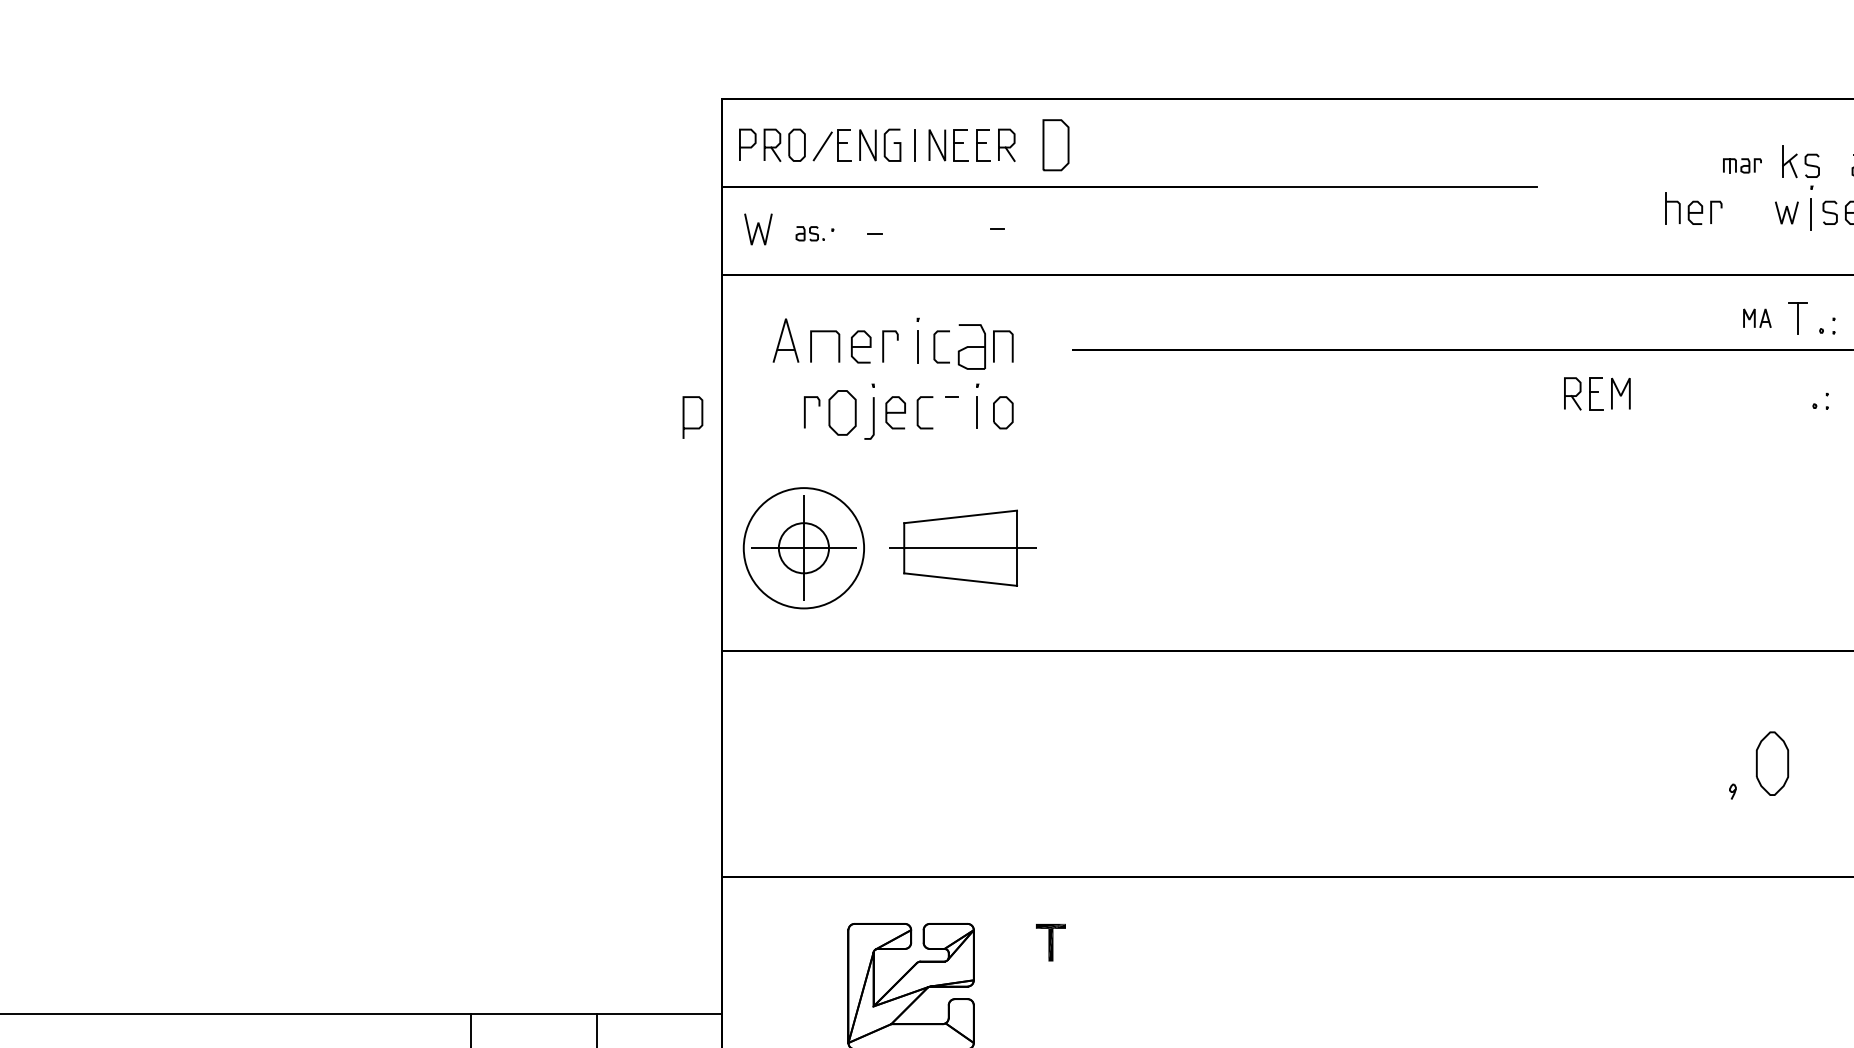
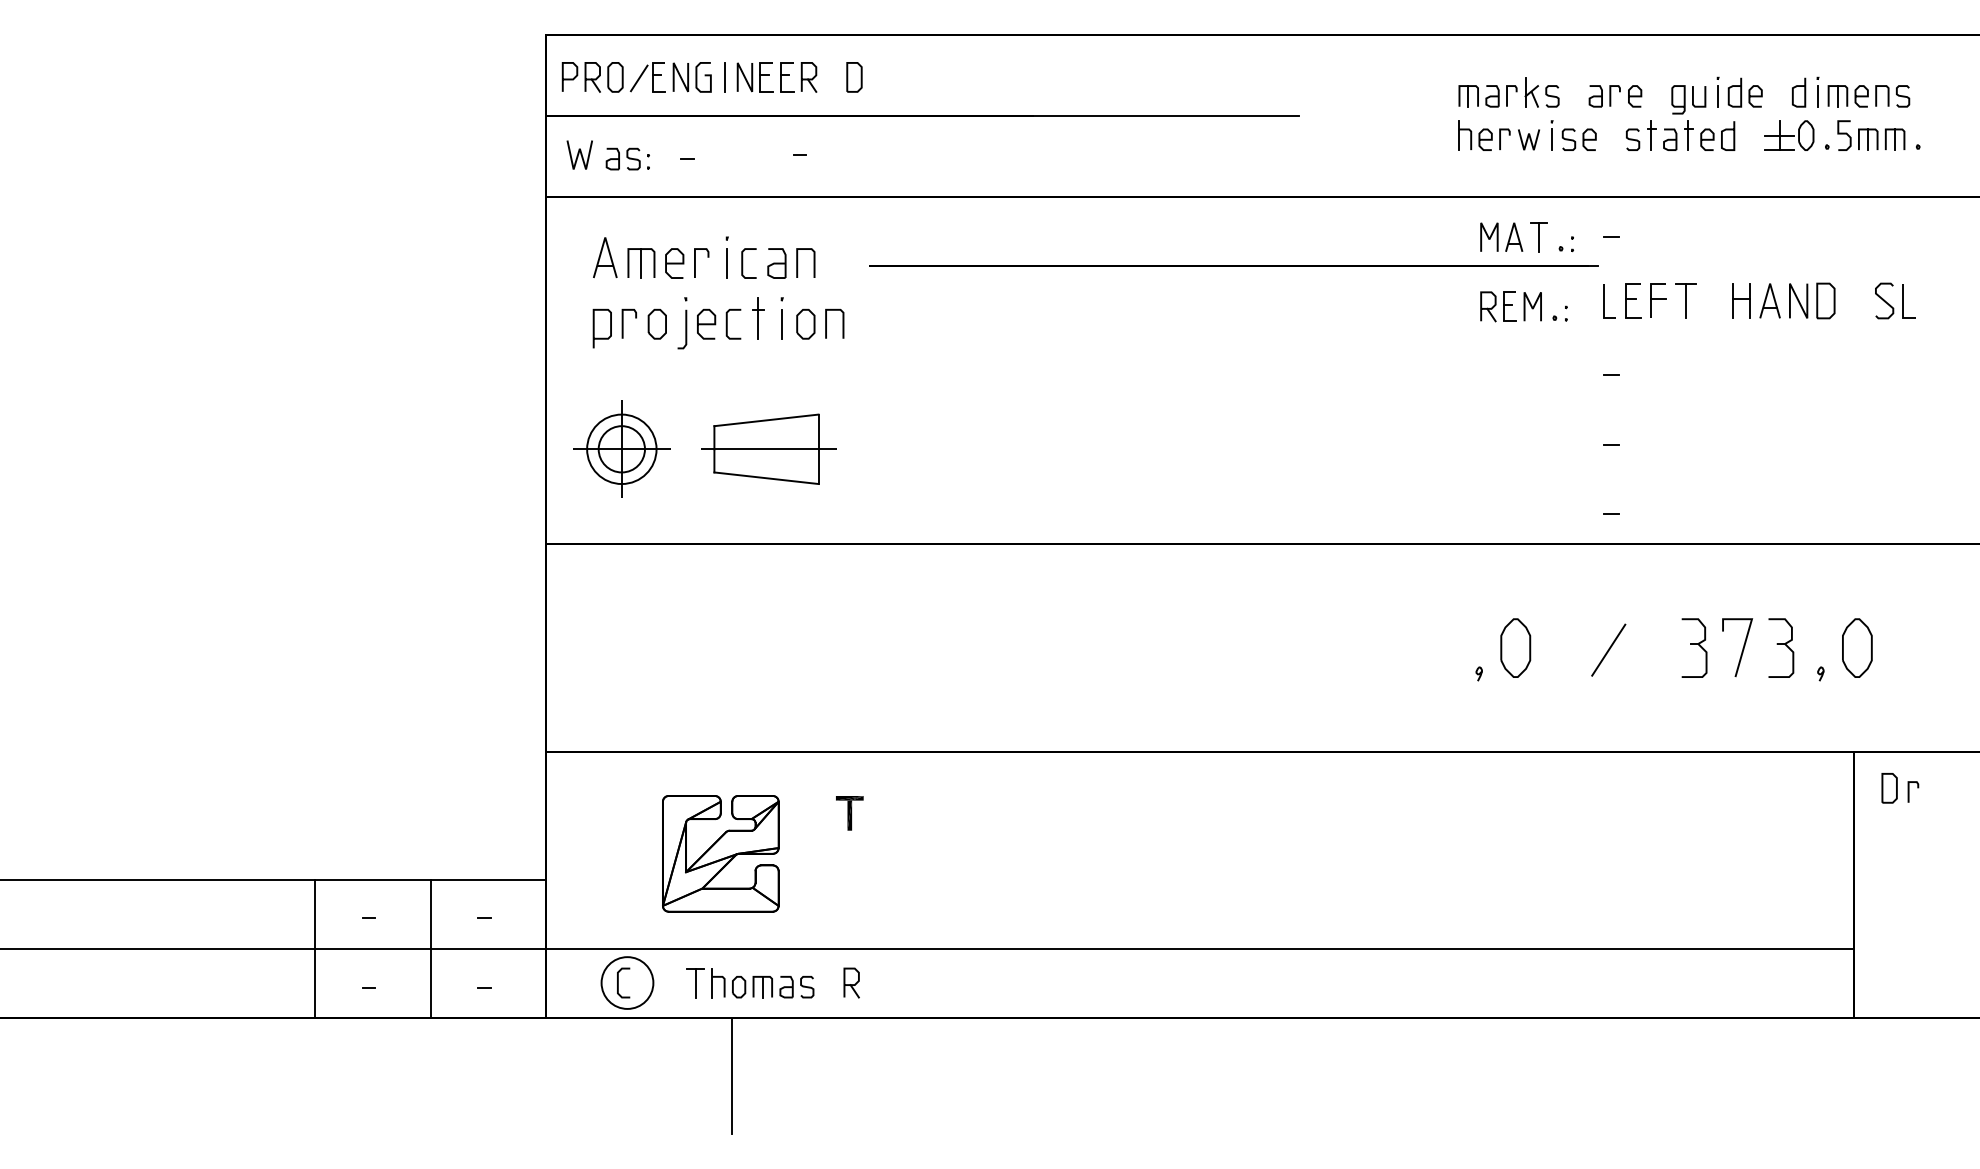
part: (1056, 145) -> (854, 77), size x0.62
part: (1741, 165) -> (1487, 96), size x1.67
part: (1694, 208) -> (1484, 135), moved
part: (1811, 208) -> (1551, 135), size x0.71
part: (810, 233) -> (627, 158), size x1.67
part: (1757, 317) -> (1501, 236), size x1.67
line: (824, 346) -> (640, 263), added
part: (971, 346) -> (776, 263), size x0.71
part: (1596, 393) -> (1510, 306), moved
line: (950, 406) -> (757, 318), added
part: (841, 411) -> (656, 323), size x0.71
line: (1025, 411) -> (826, 323), added
curve: (684, 417) -> (594, 328), moved
circle: (803, 548) -> (621, 449), size x0.62

